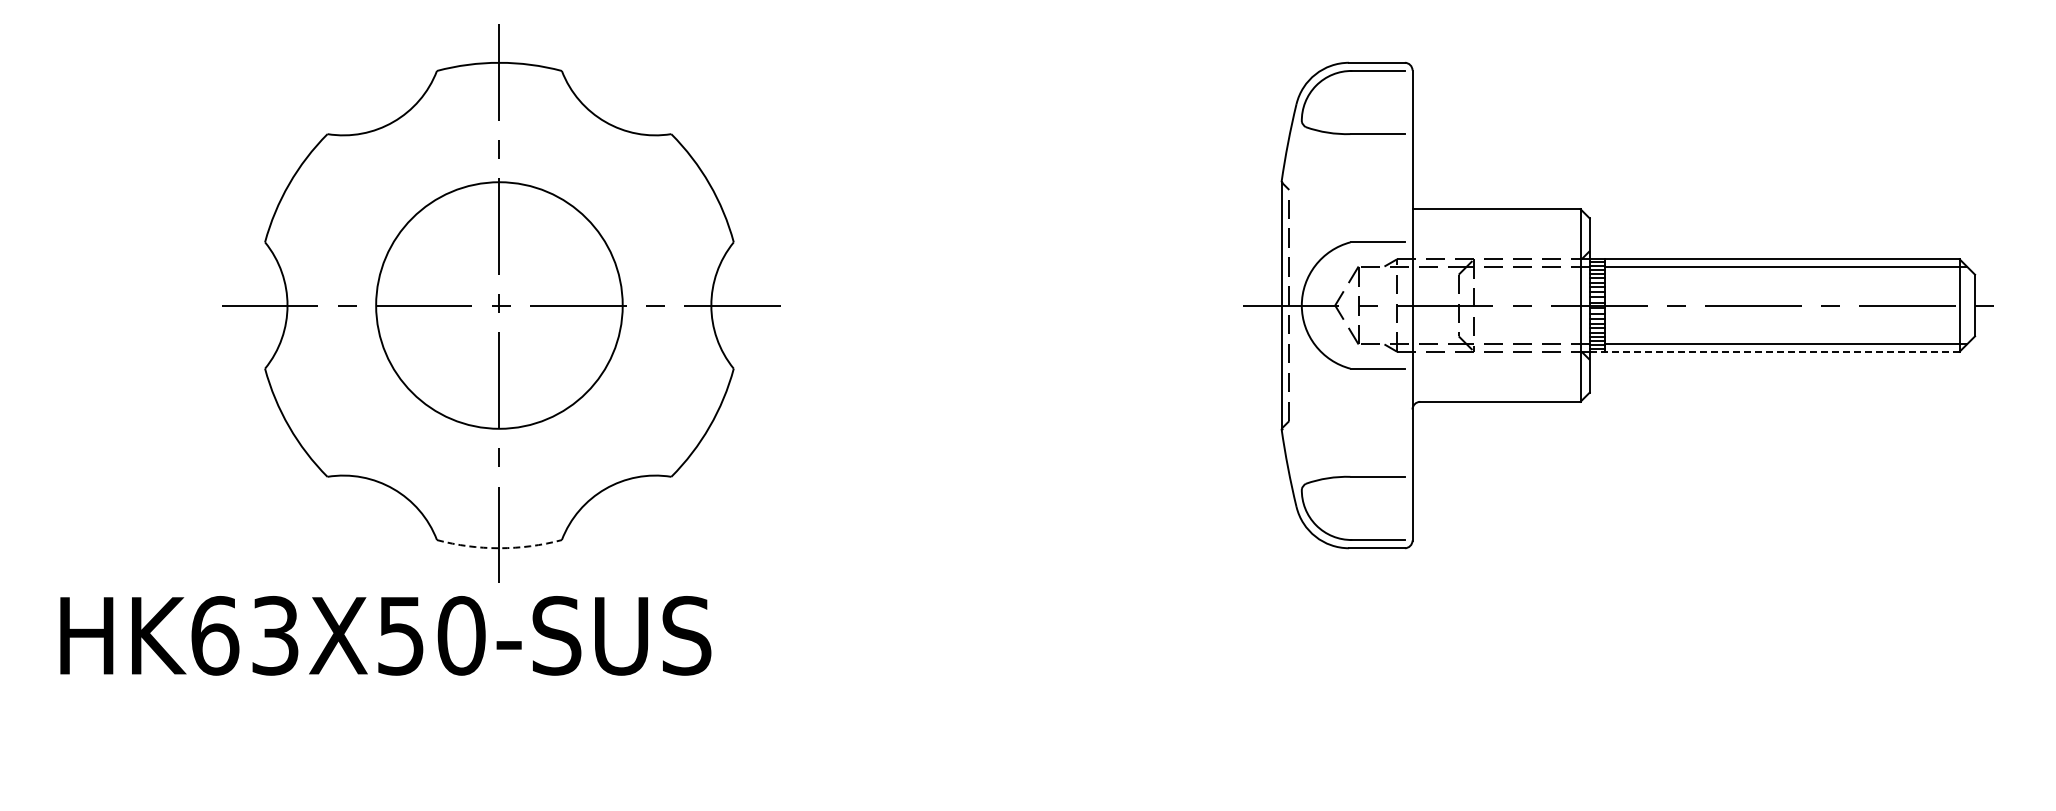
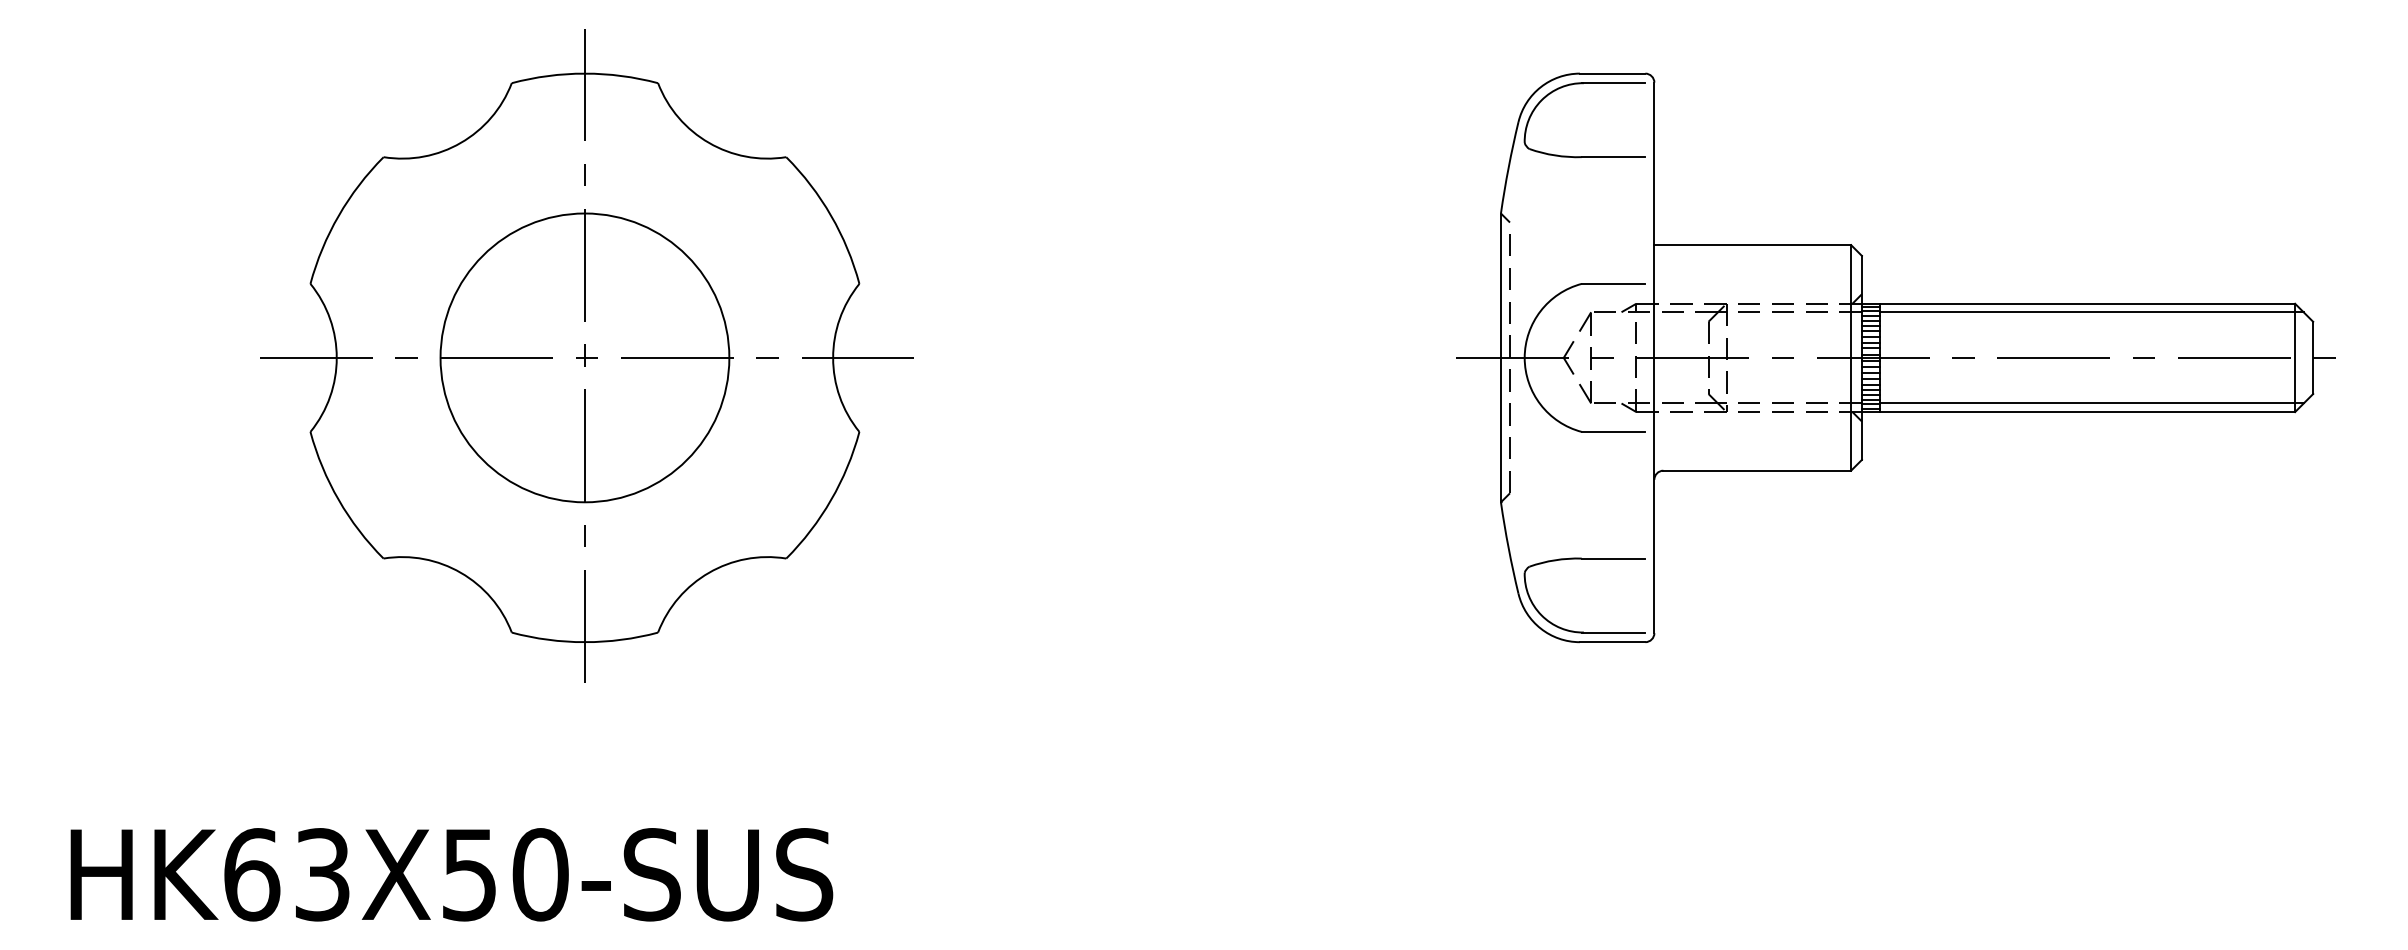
line: (1774, 351) -> (2078, 411), dashed -> solid
arc: (499, 548) -> (585, 642), dashed -> solid
text: (385, 635) -> (451, 874), moved

